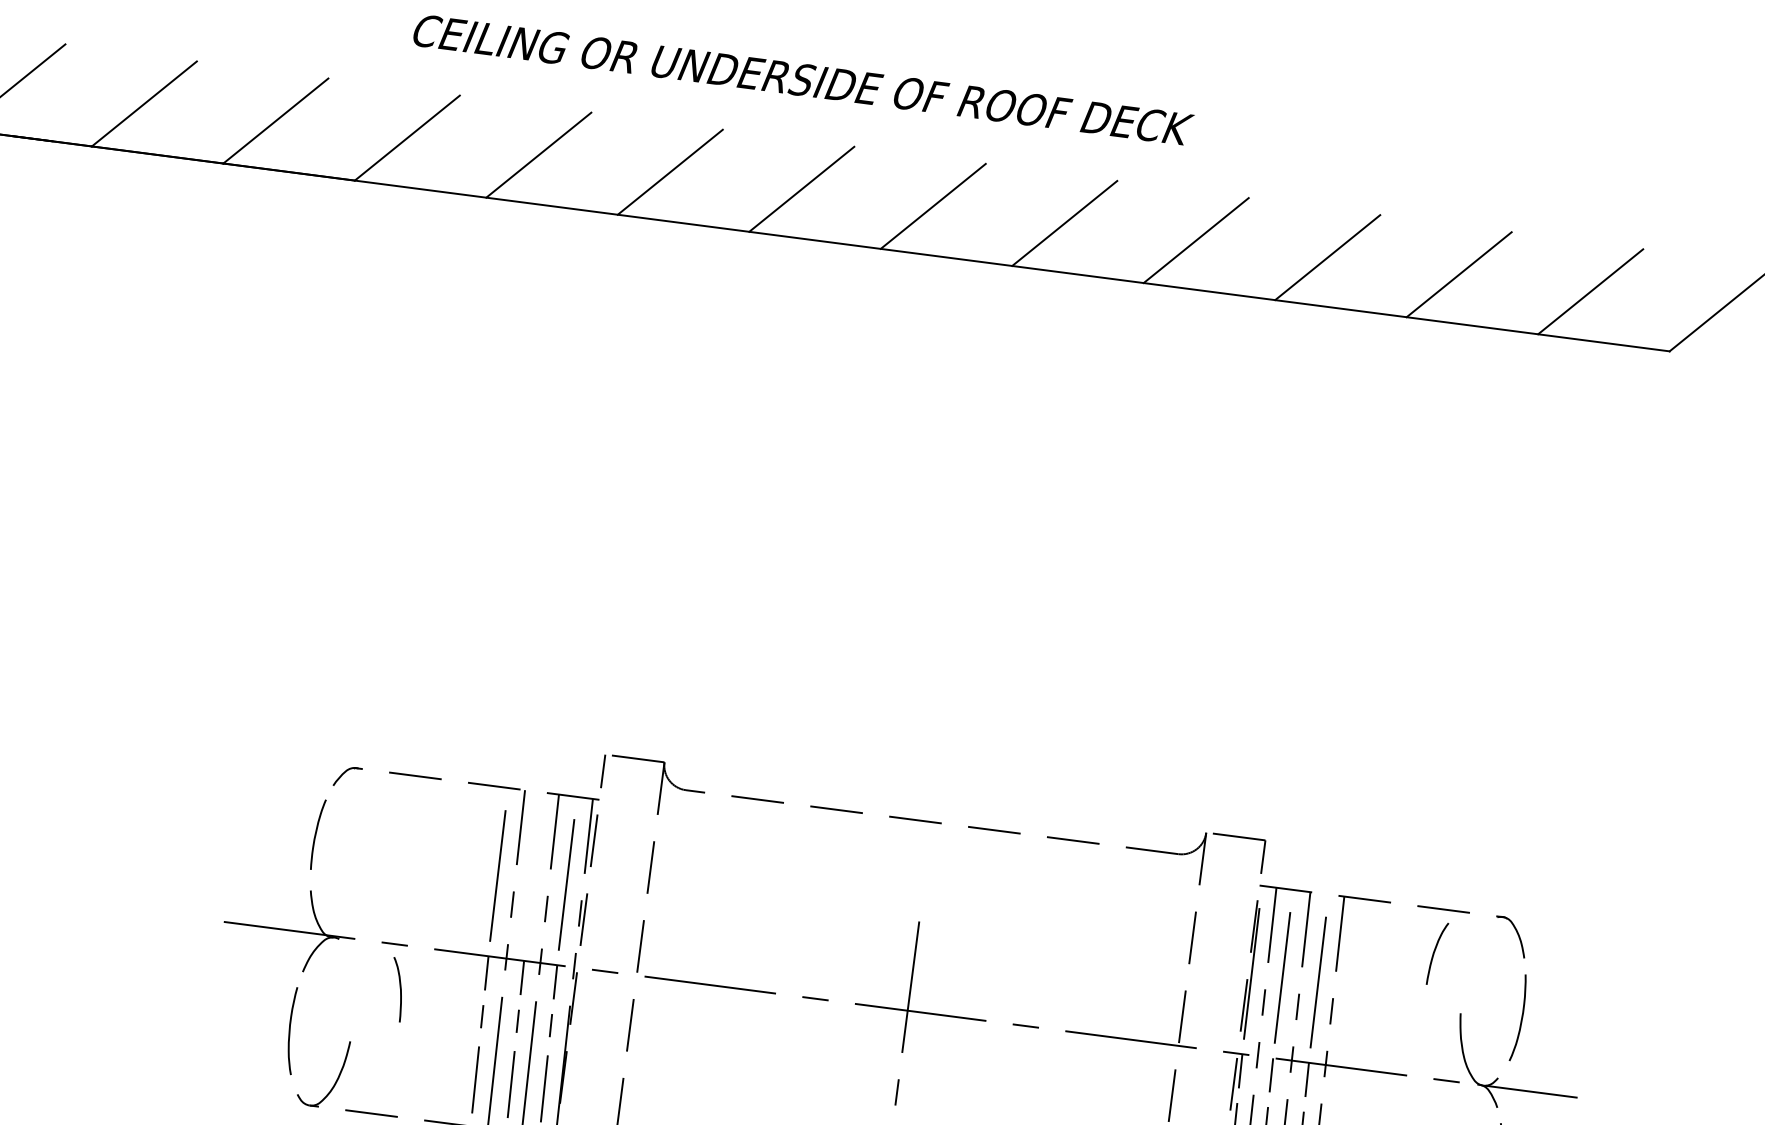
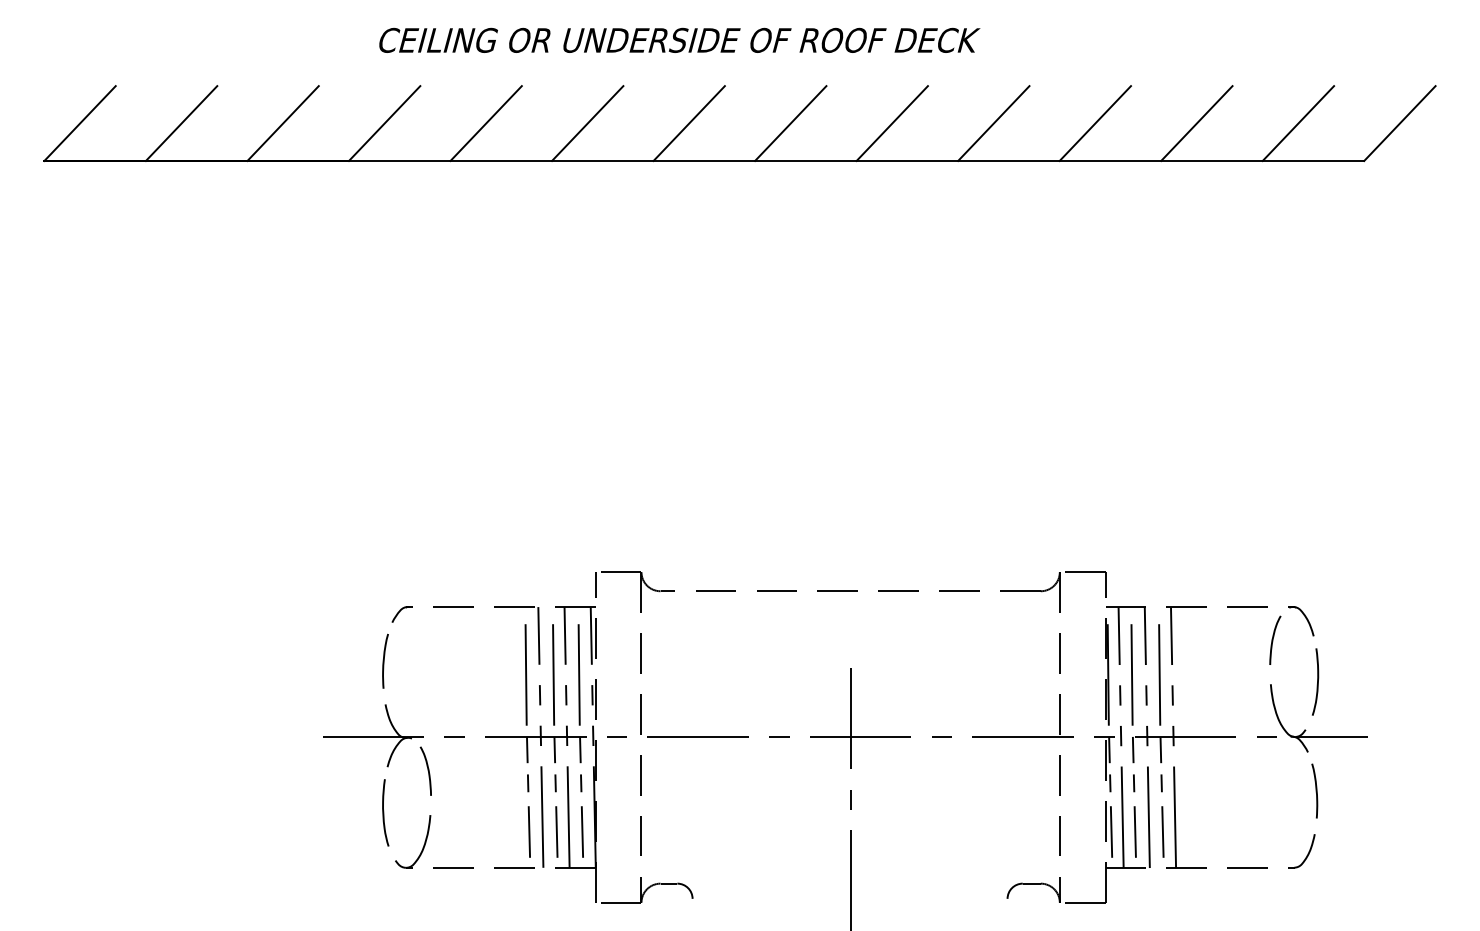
line: (533, 876) -> (553, 671), added
curve: (1435, 952) -> (1273, 639), moved
curve: (399, 989) -> (427, 770), moved

